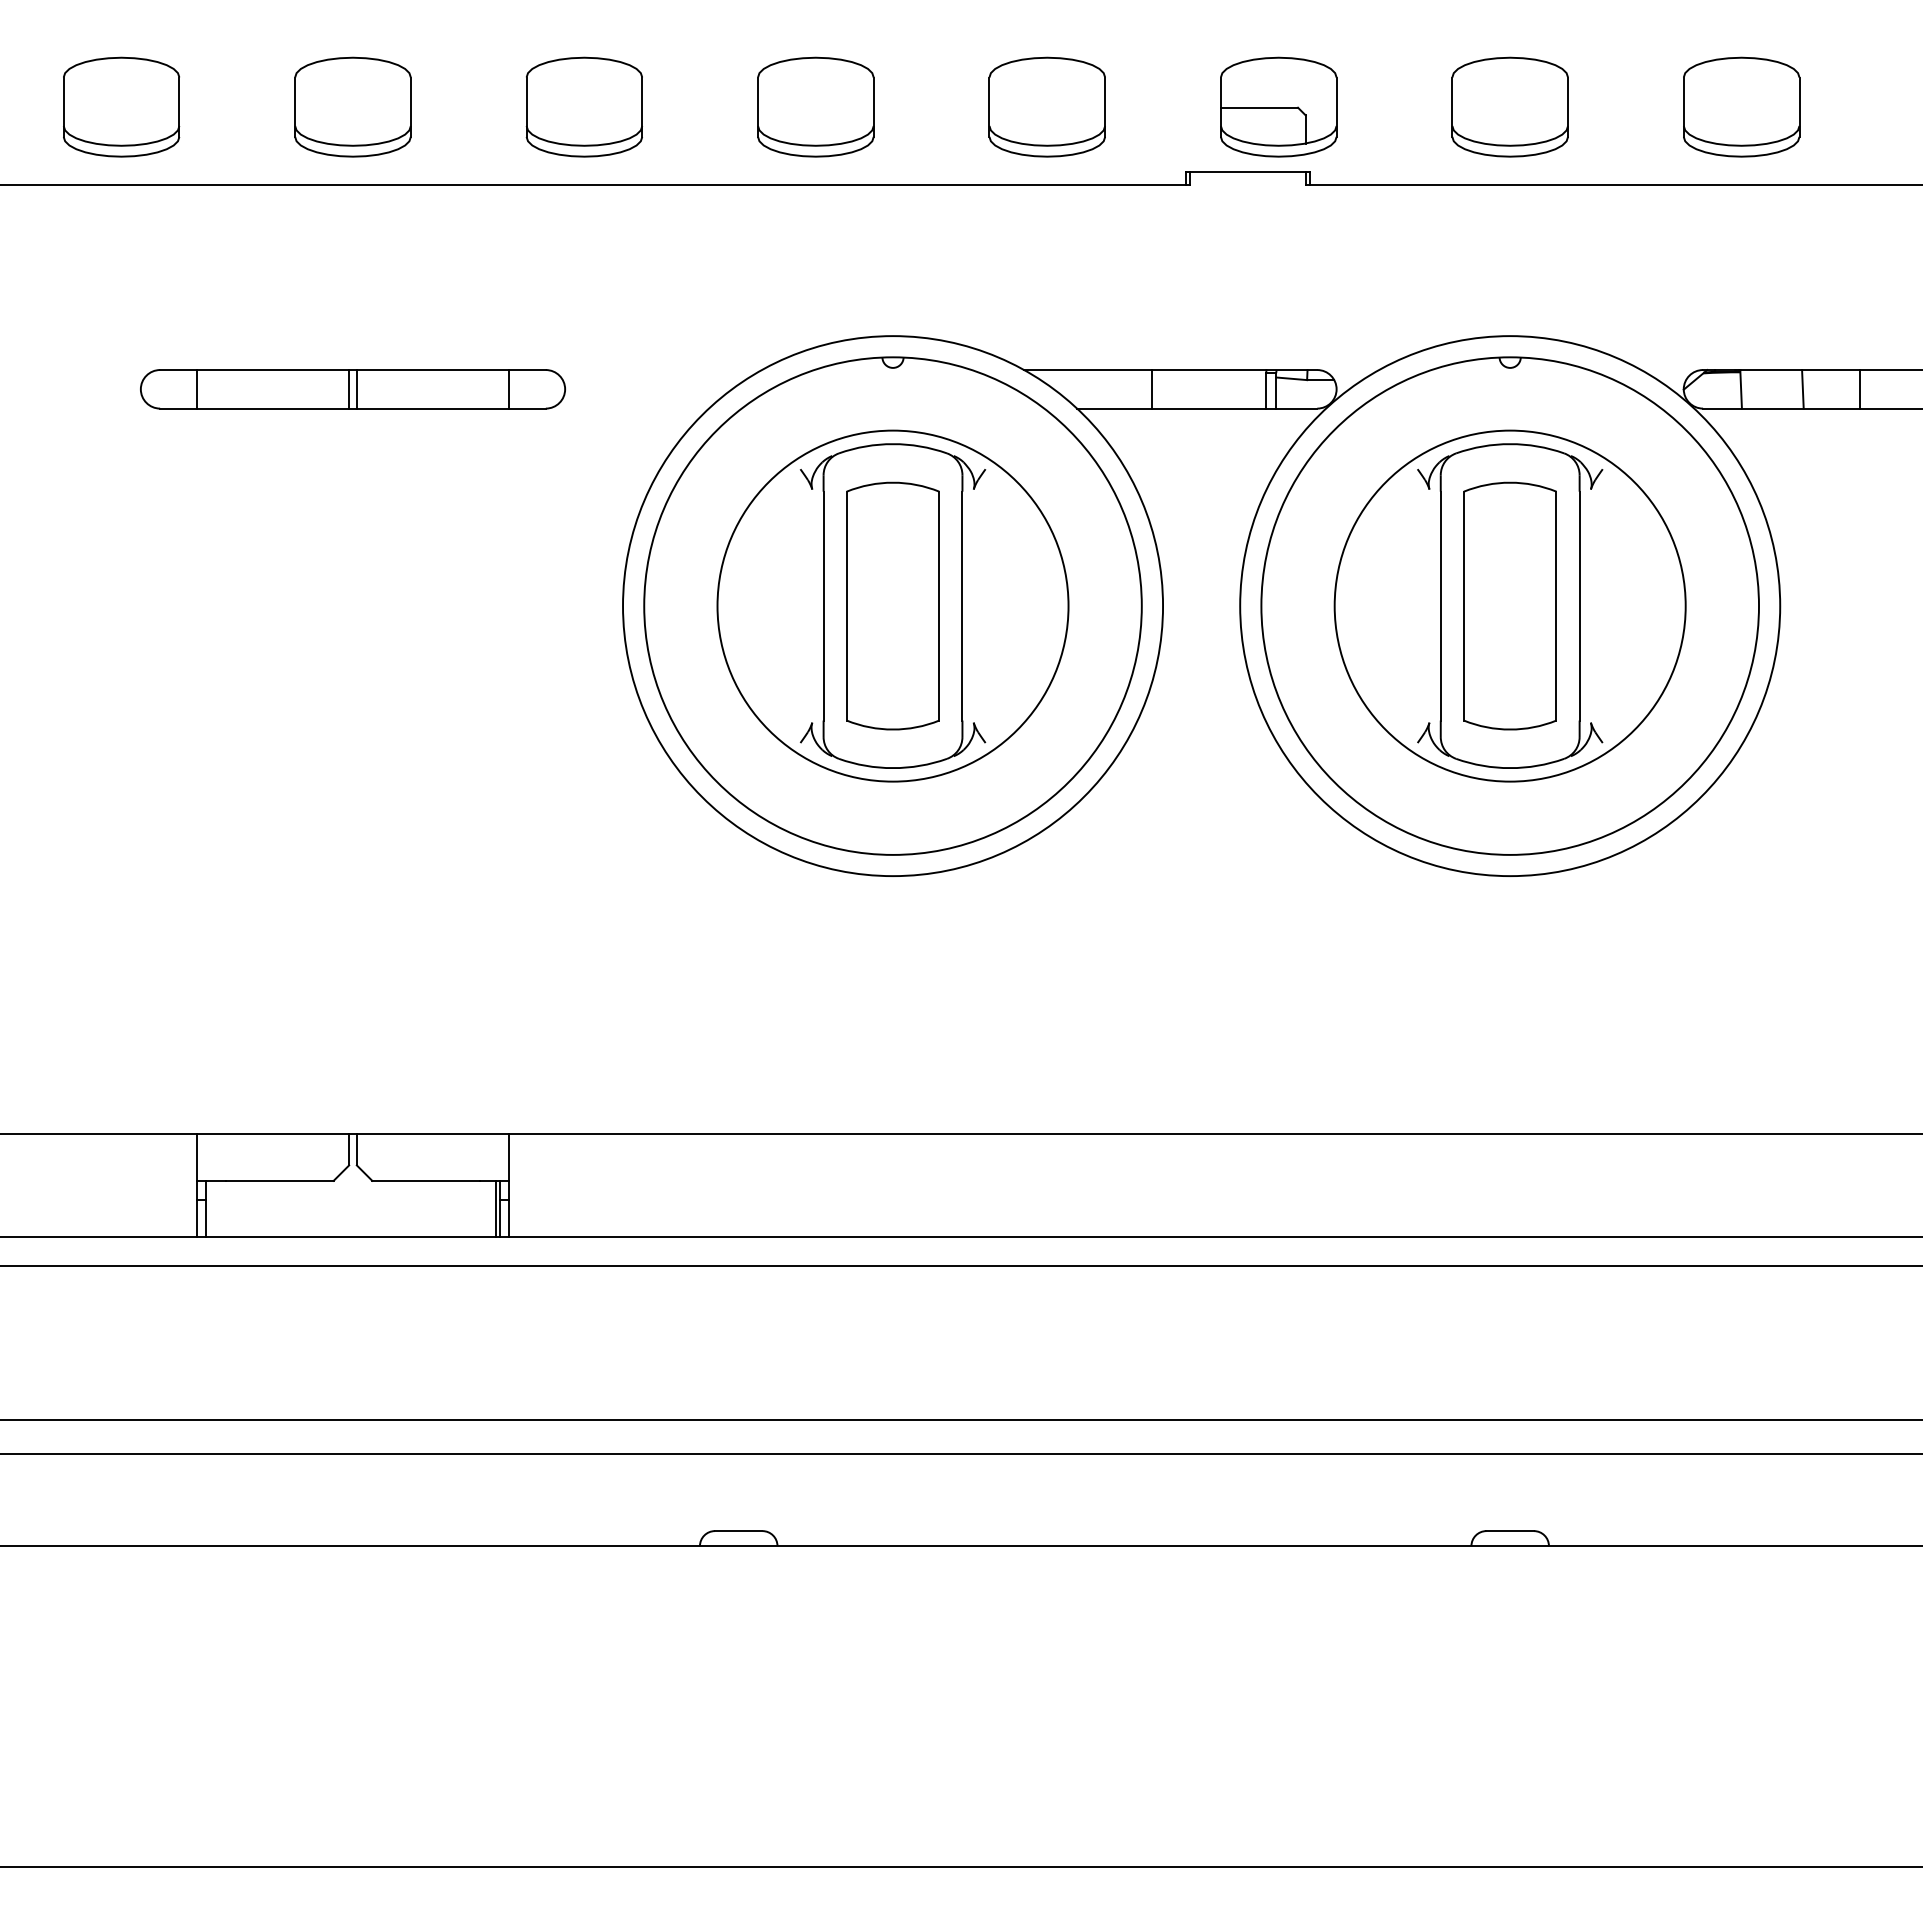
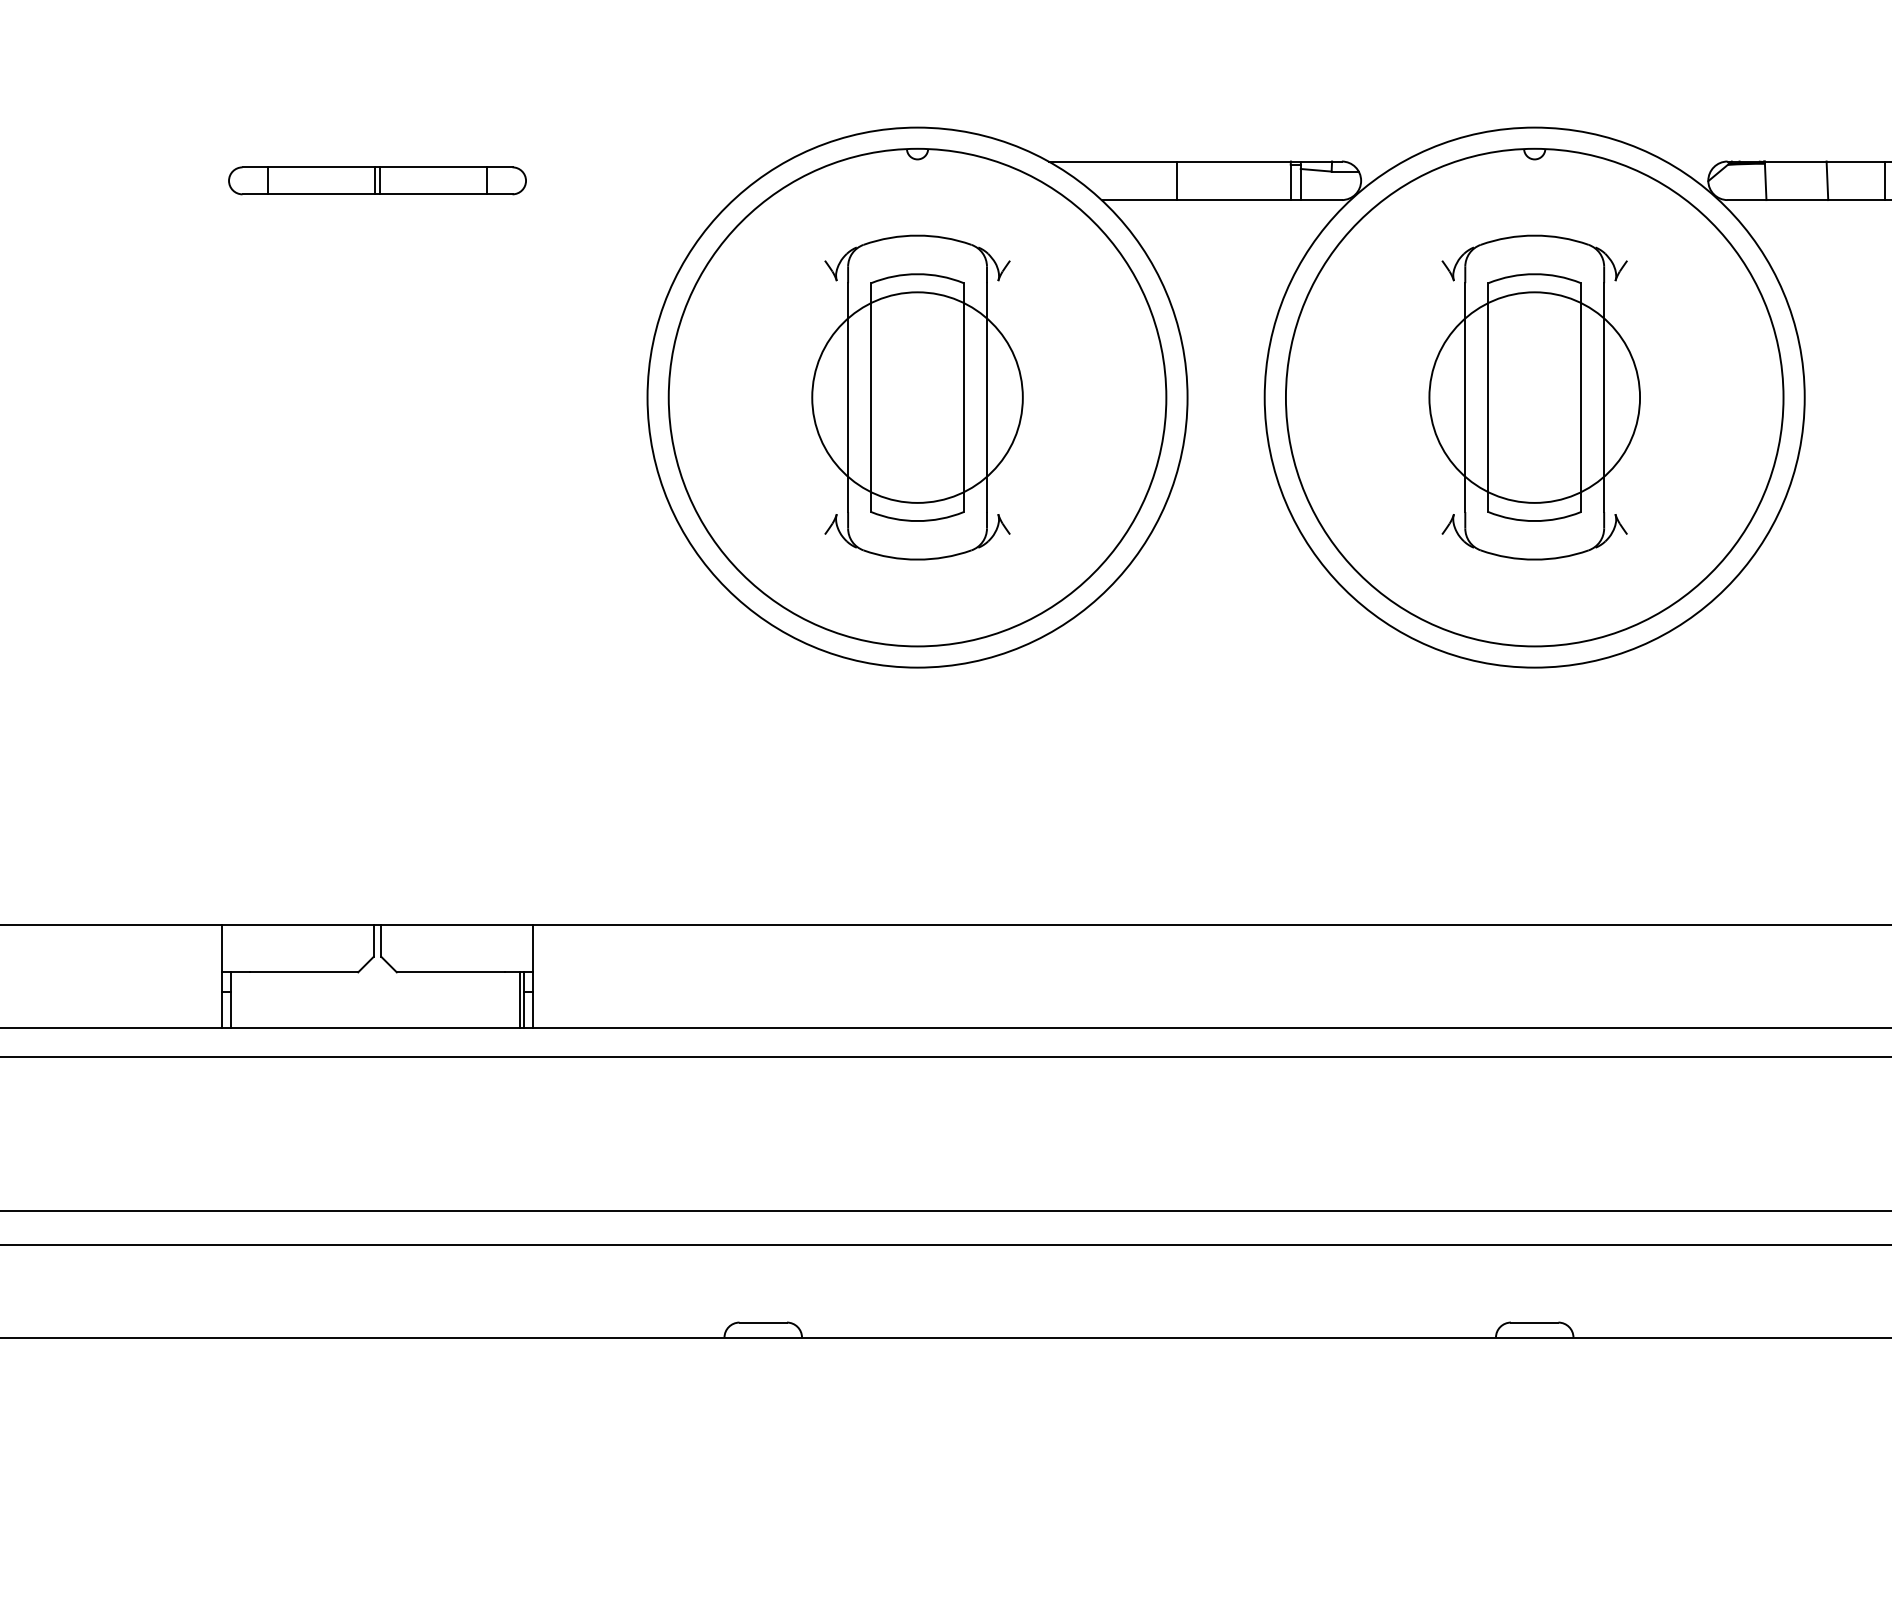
part: (352, 389) -> (377, 181), size x0.7
circle: (892, 605) -> (917, 397), size x0.6
circle: (1509, 605) -> (1534, 397), size x0.6

